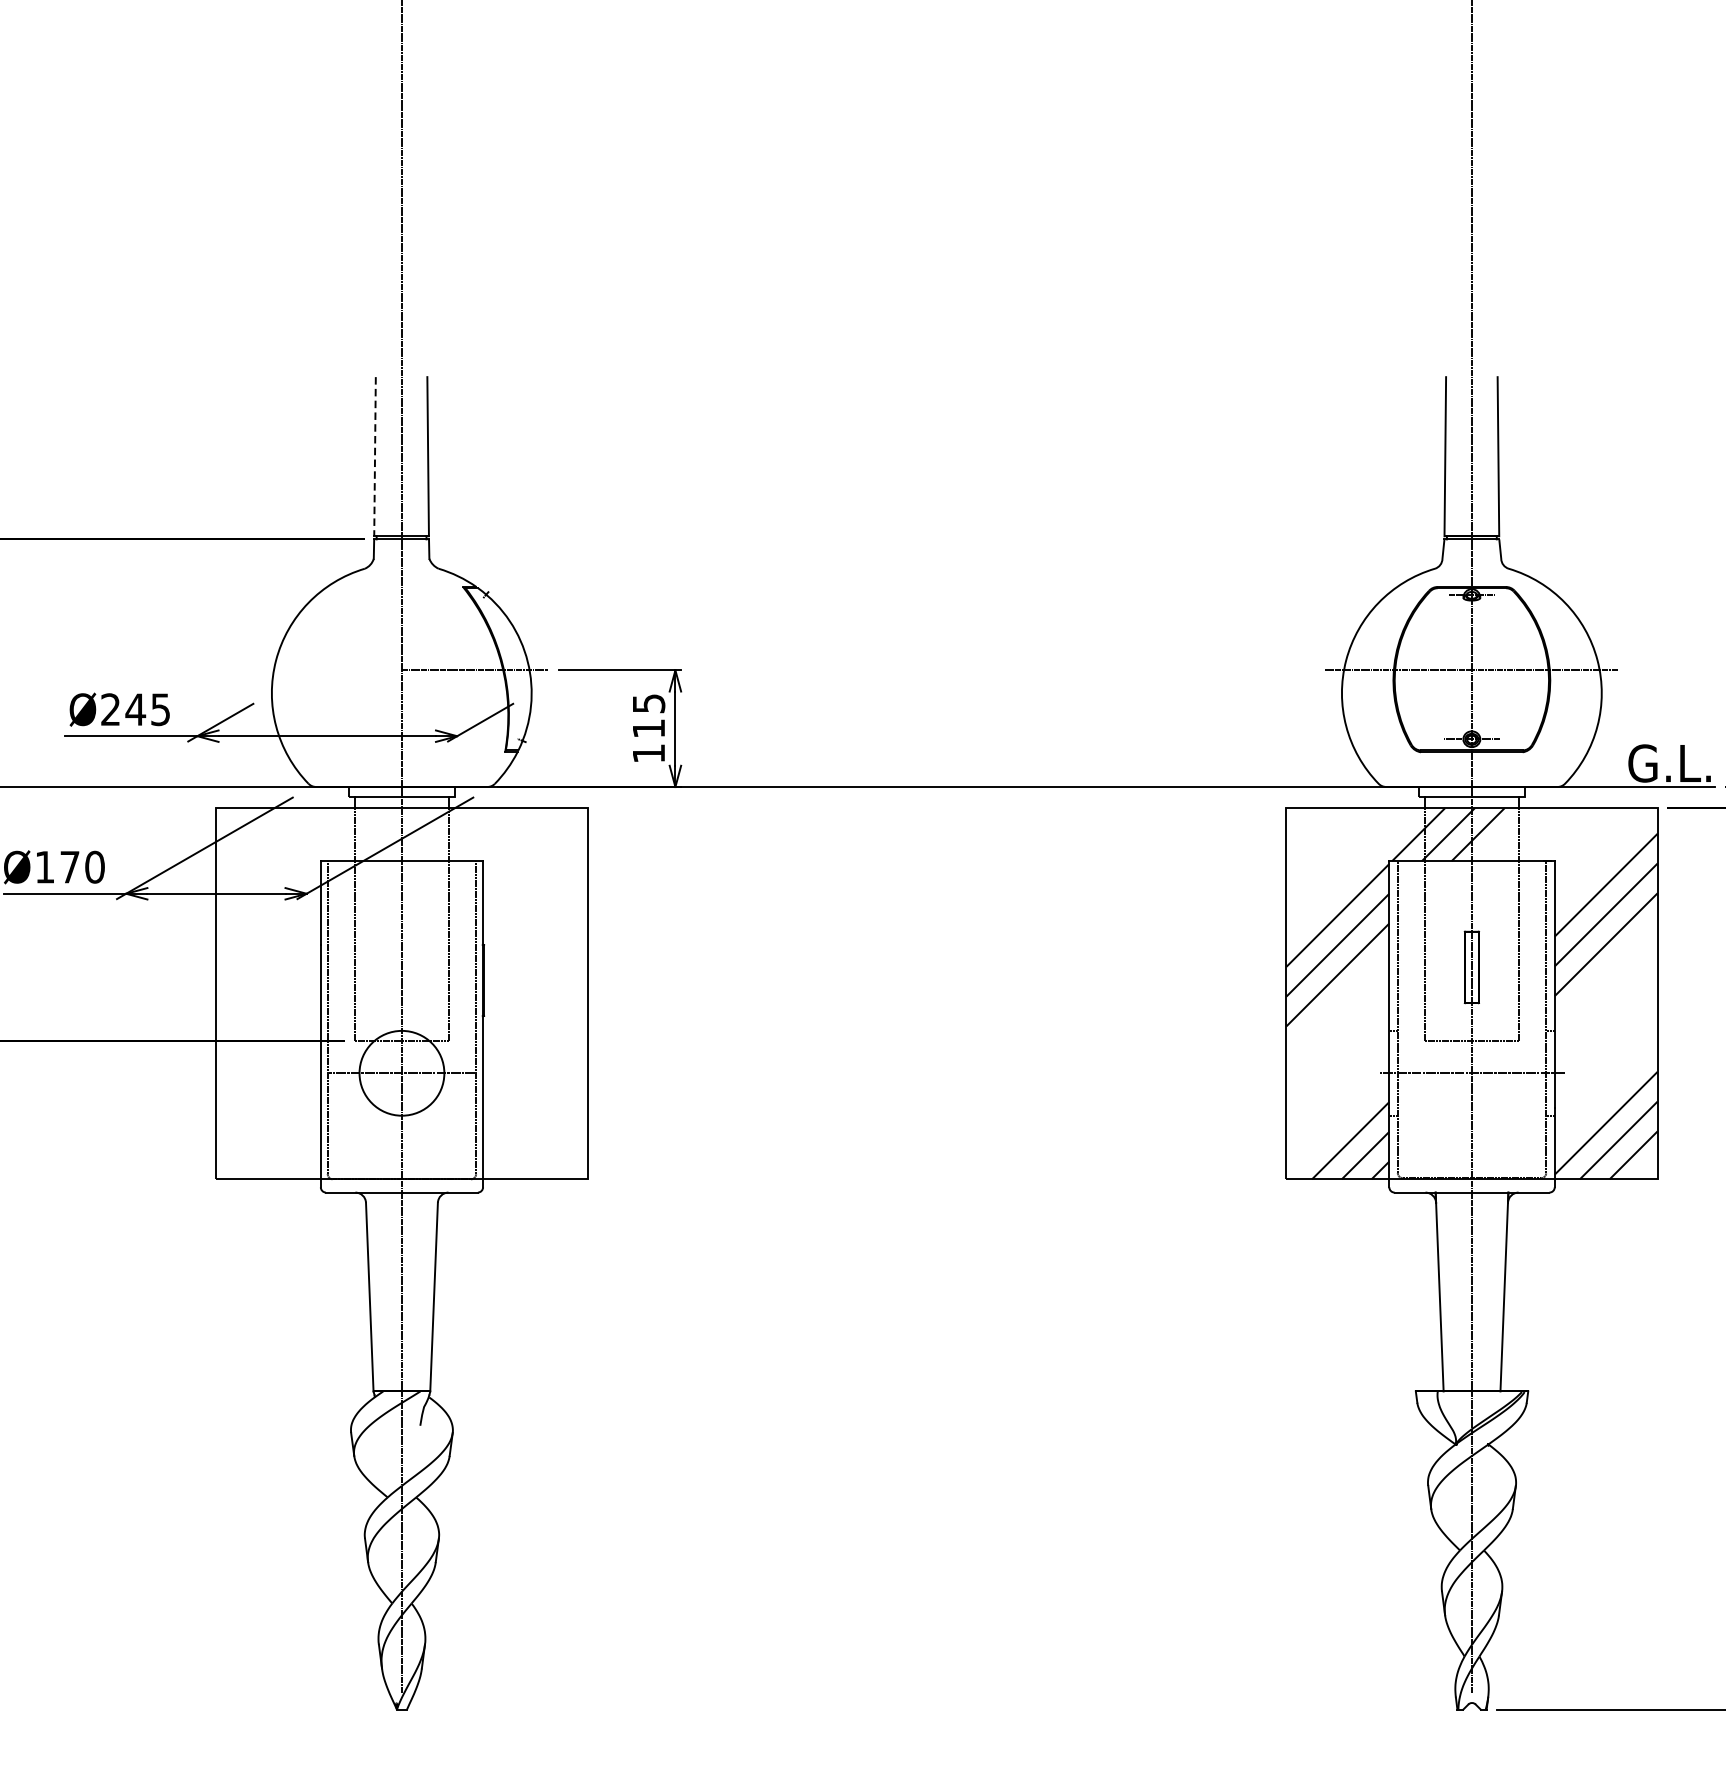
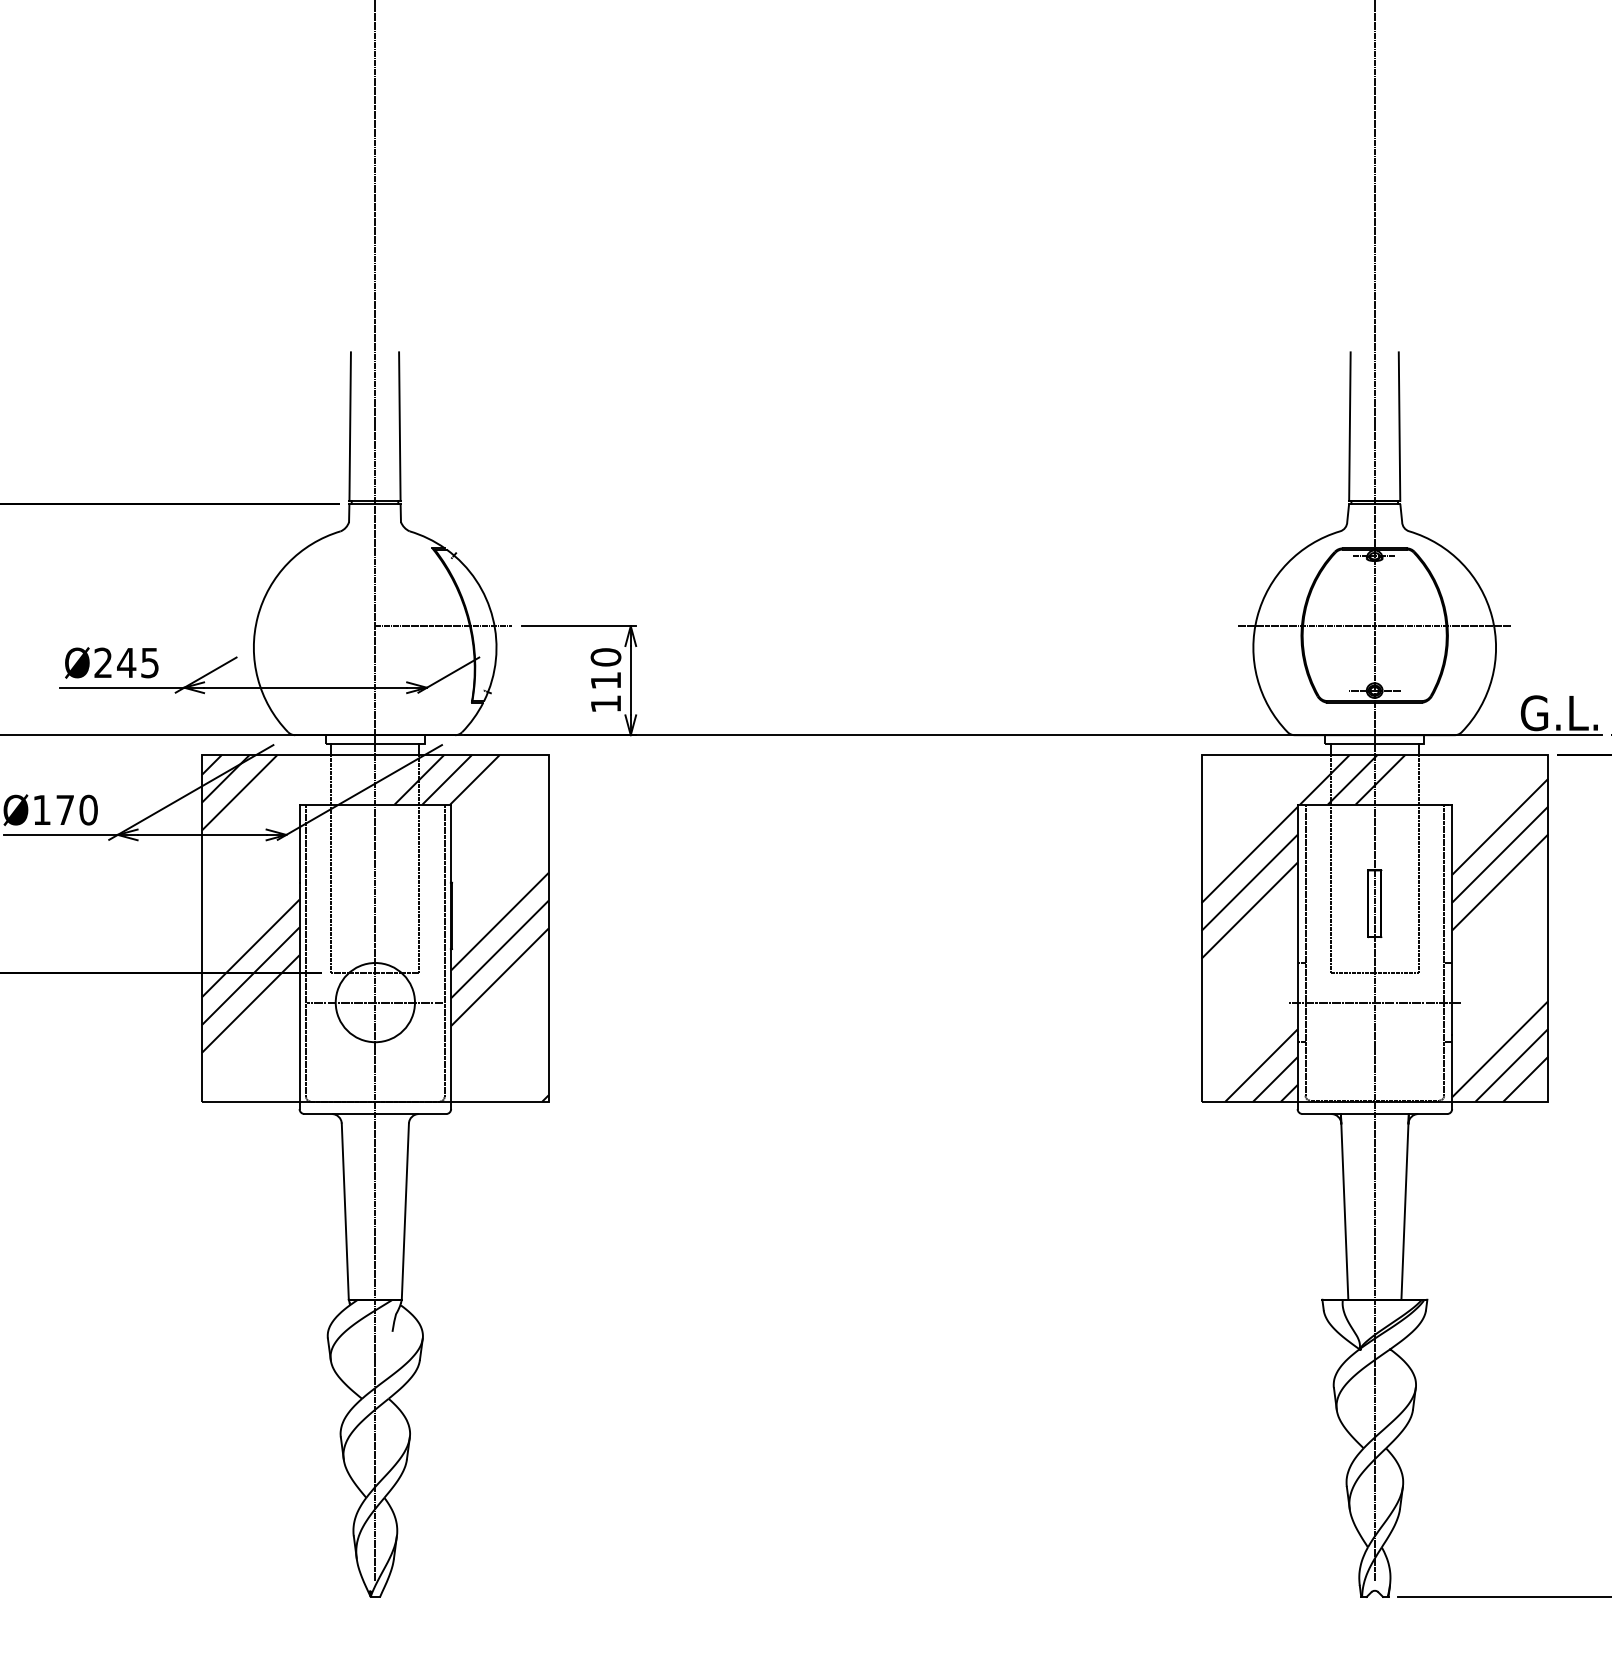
line: (375, 457) -> (350, 427), dashed -> solid
text: (648, 703) -> (605, 657), 115 -> 110
hatch: (402, 992) -> (375, 927), added

